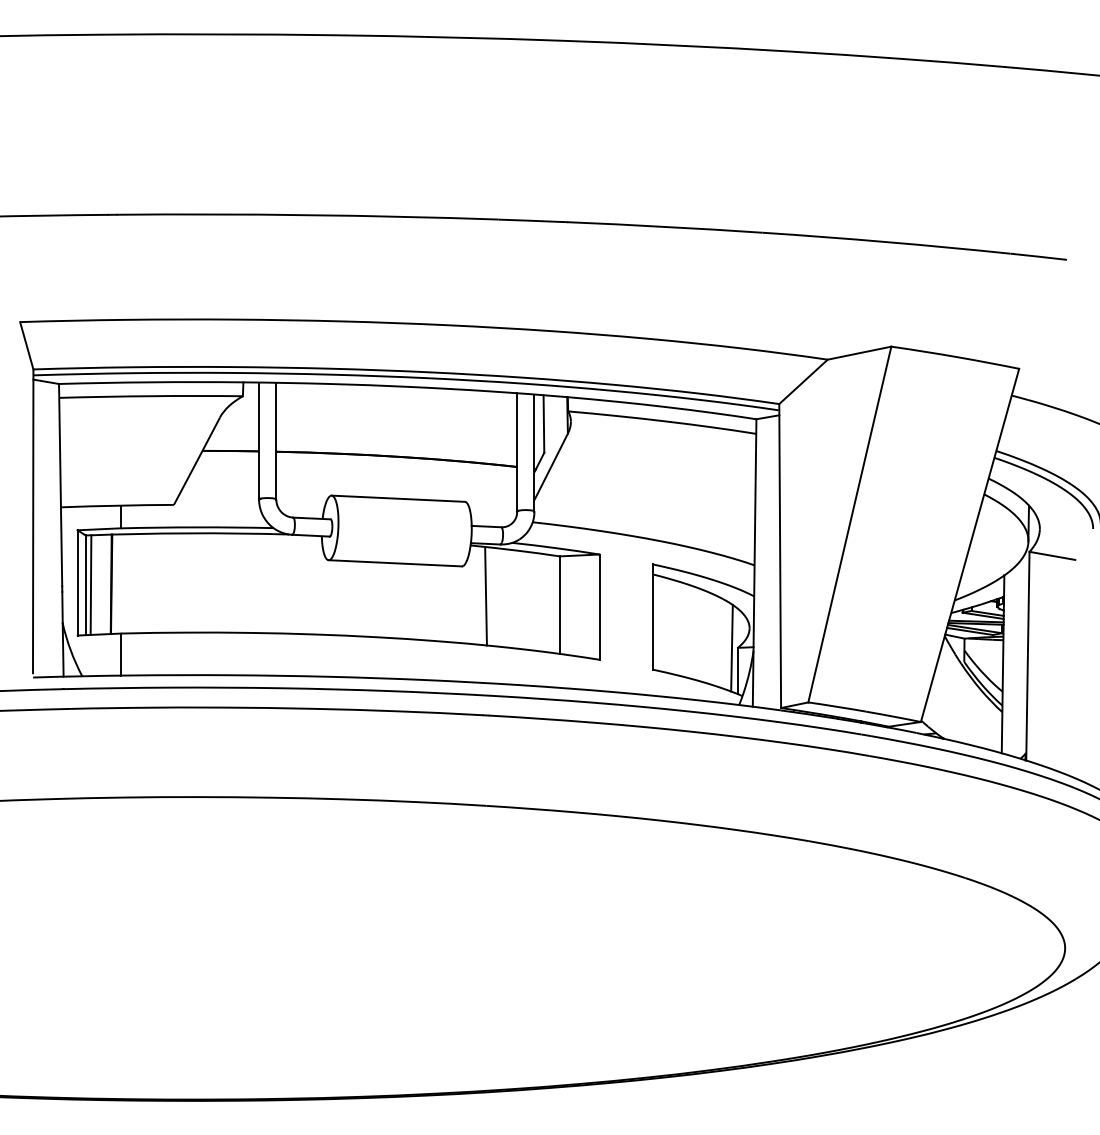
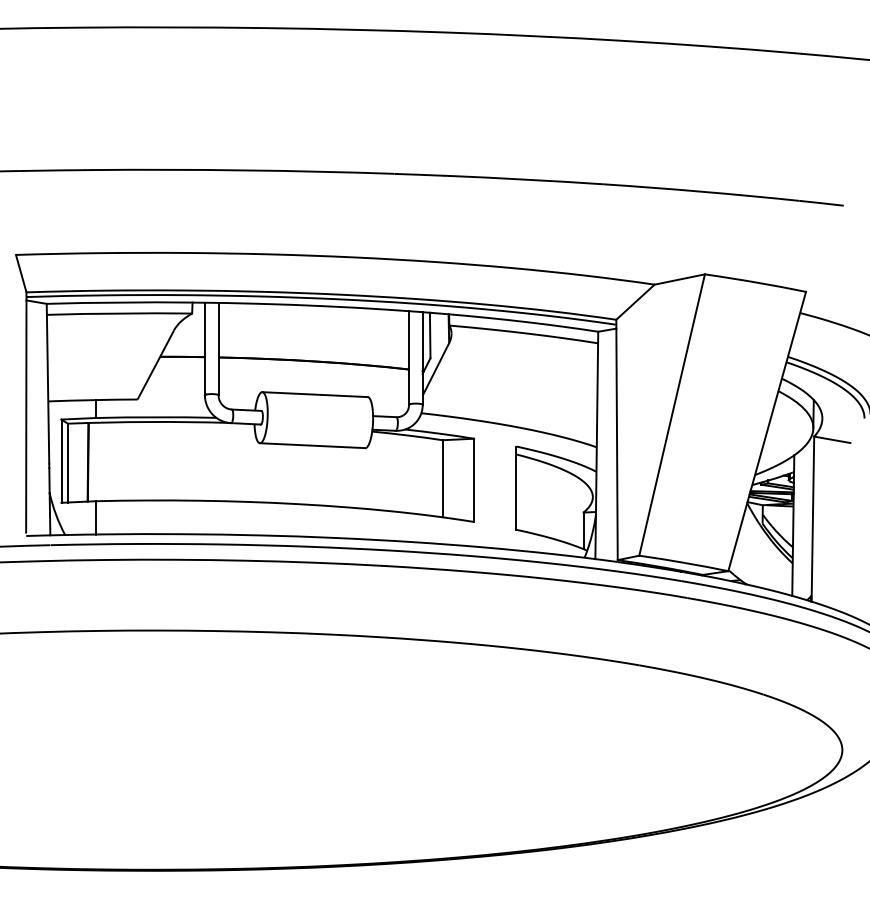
line: (90, 584) -> (71, 462), removed
line: (485, 596) -> (383, 471), removed
line: (731, 648) -> (578, 513), removed

